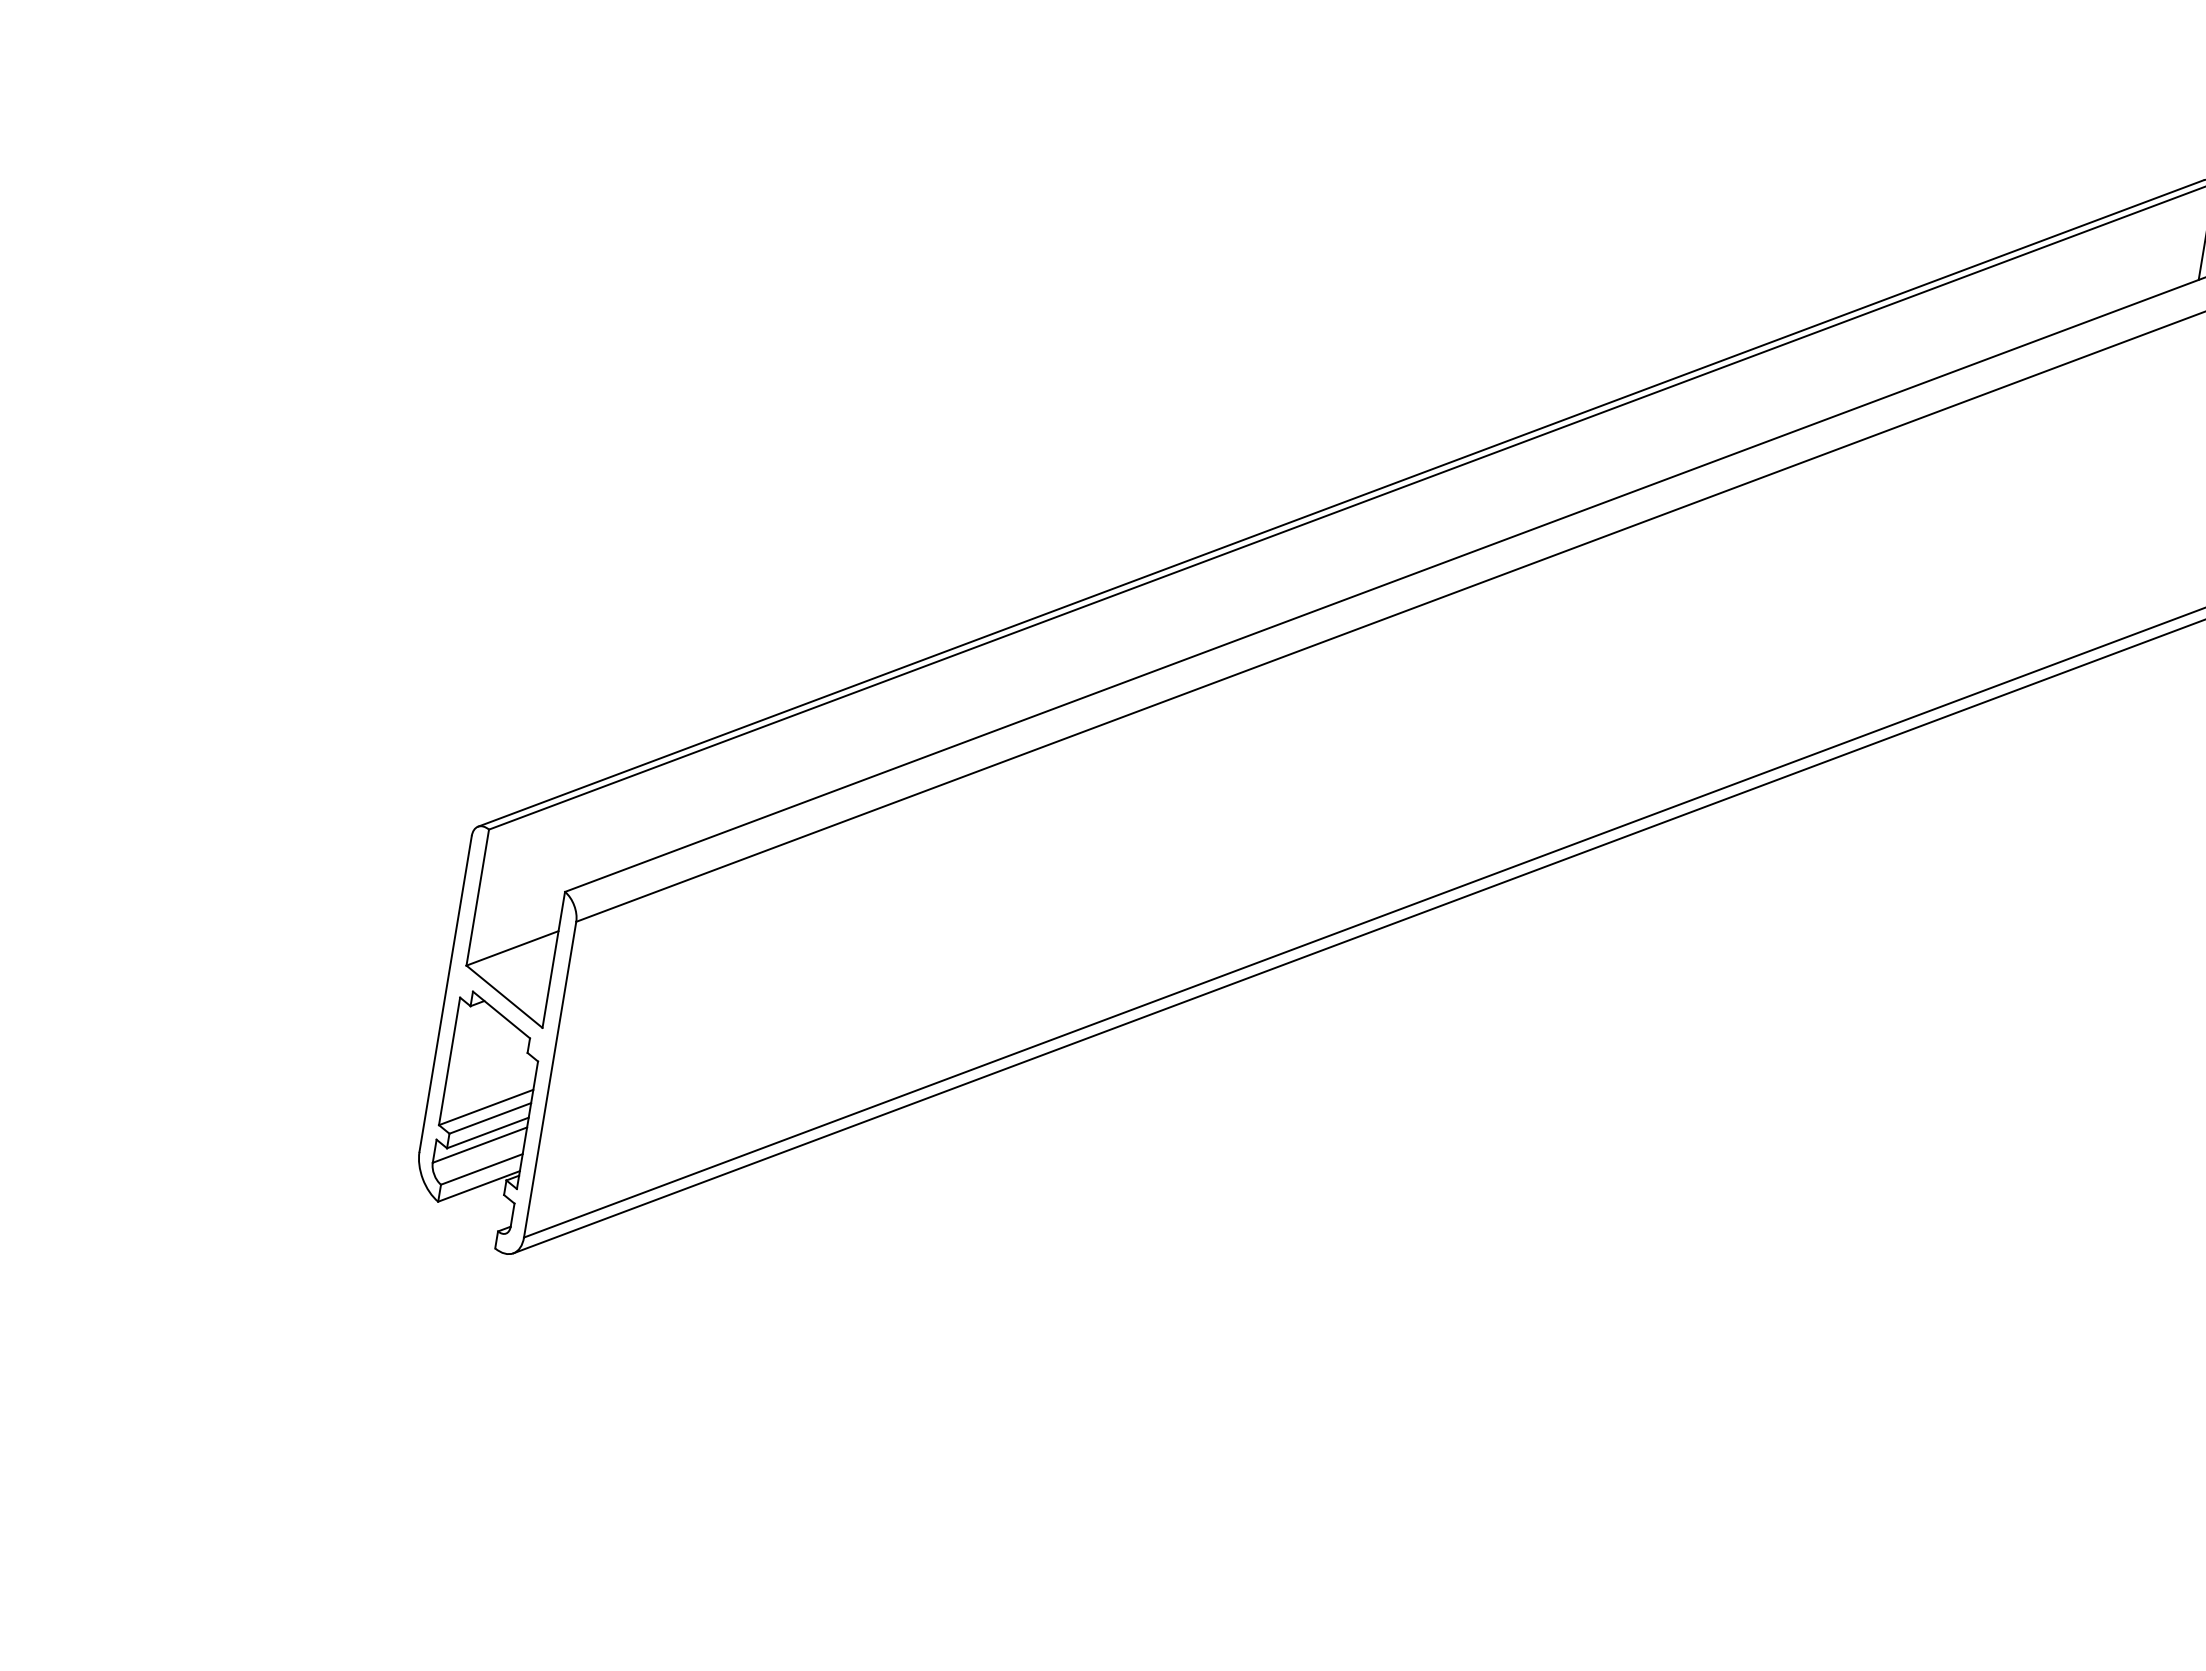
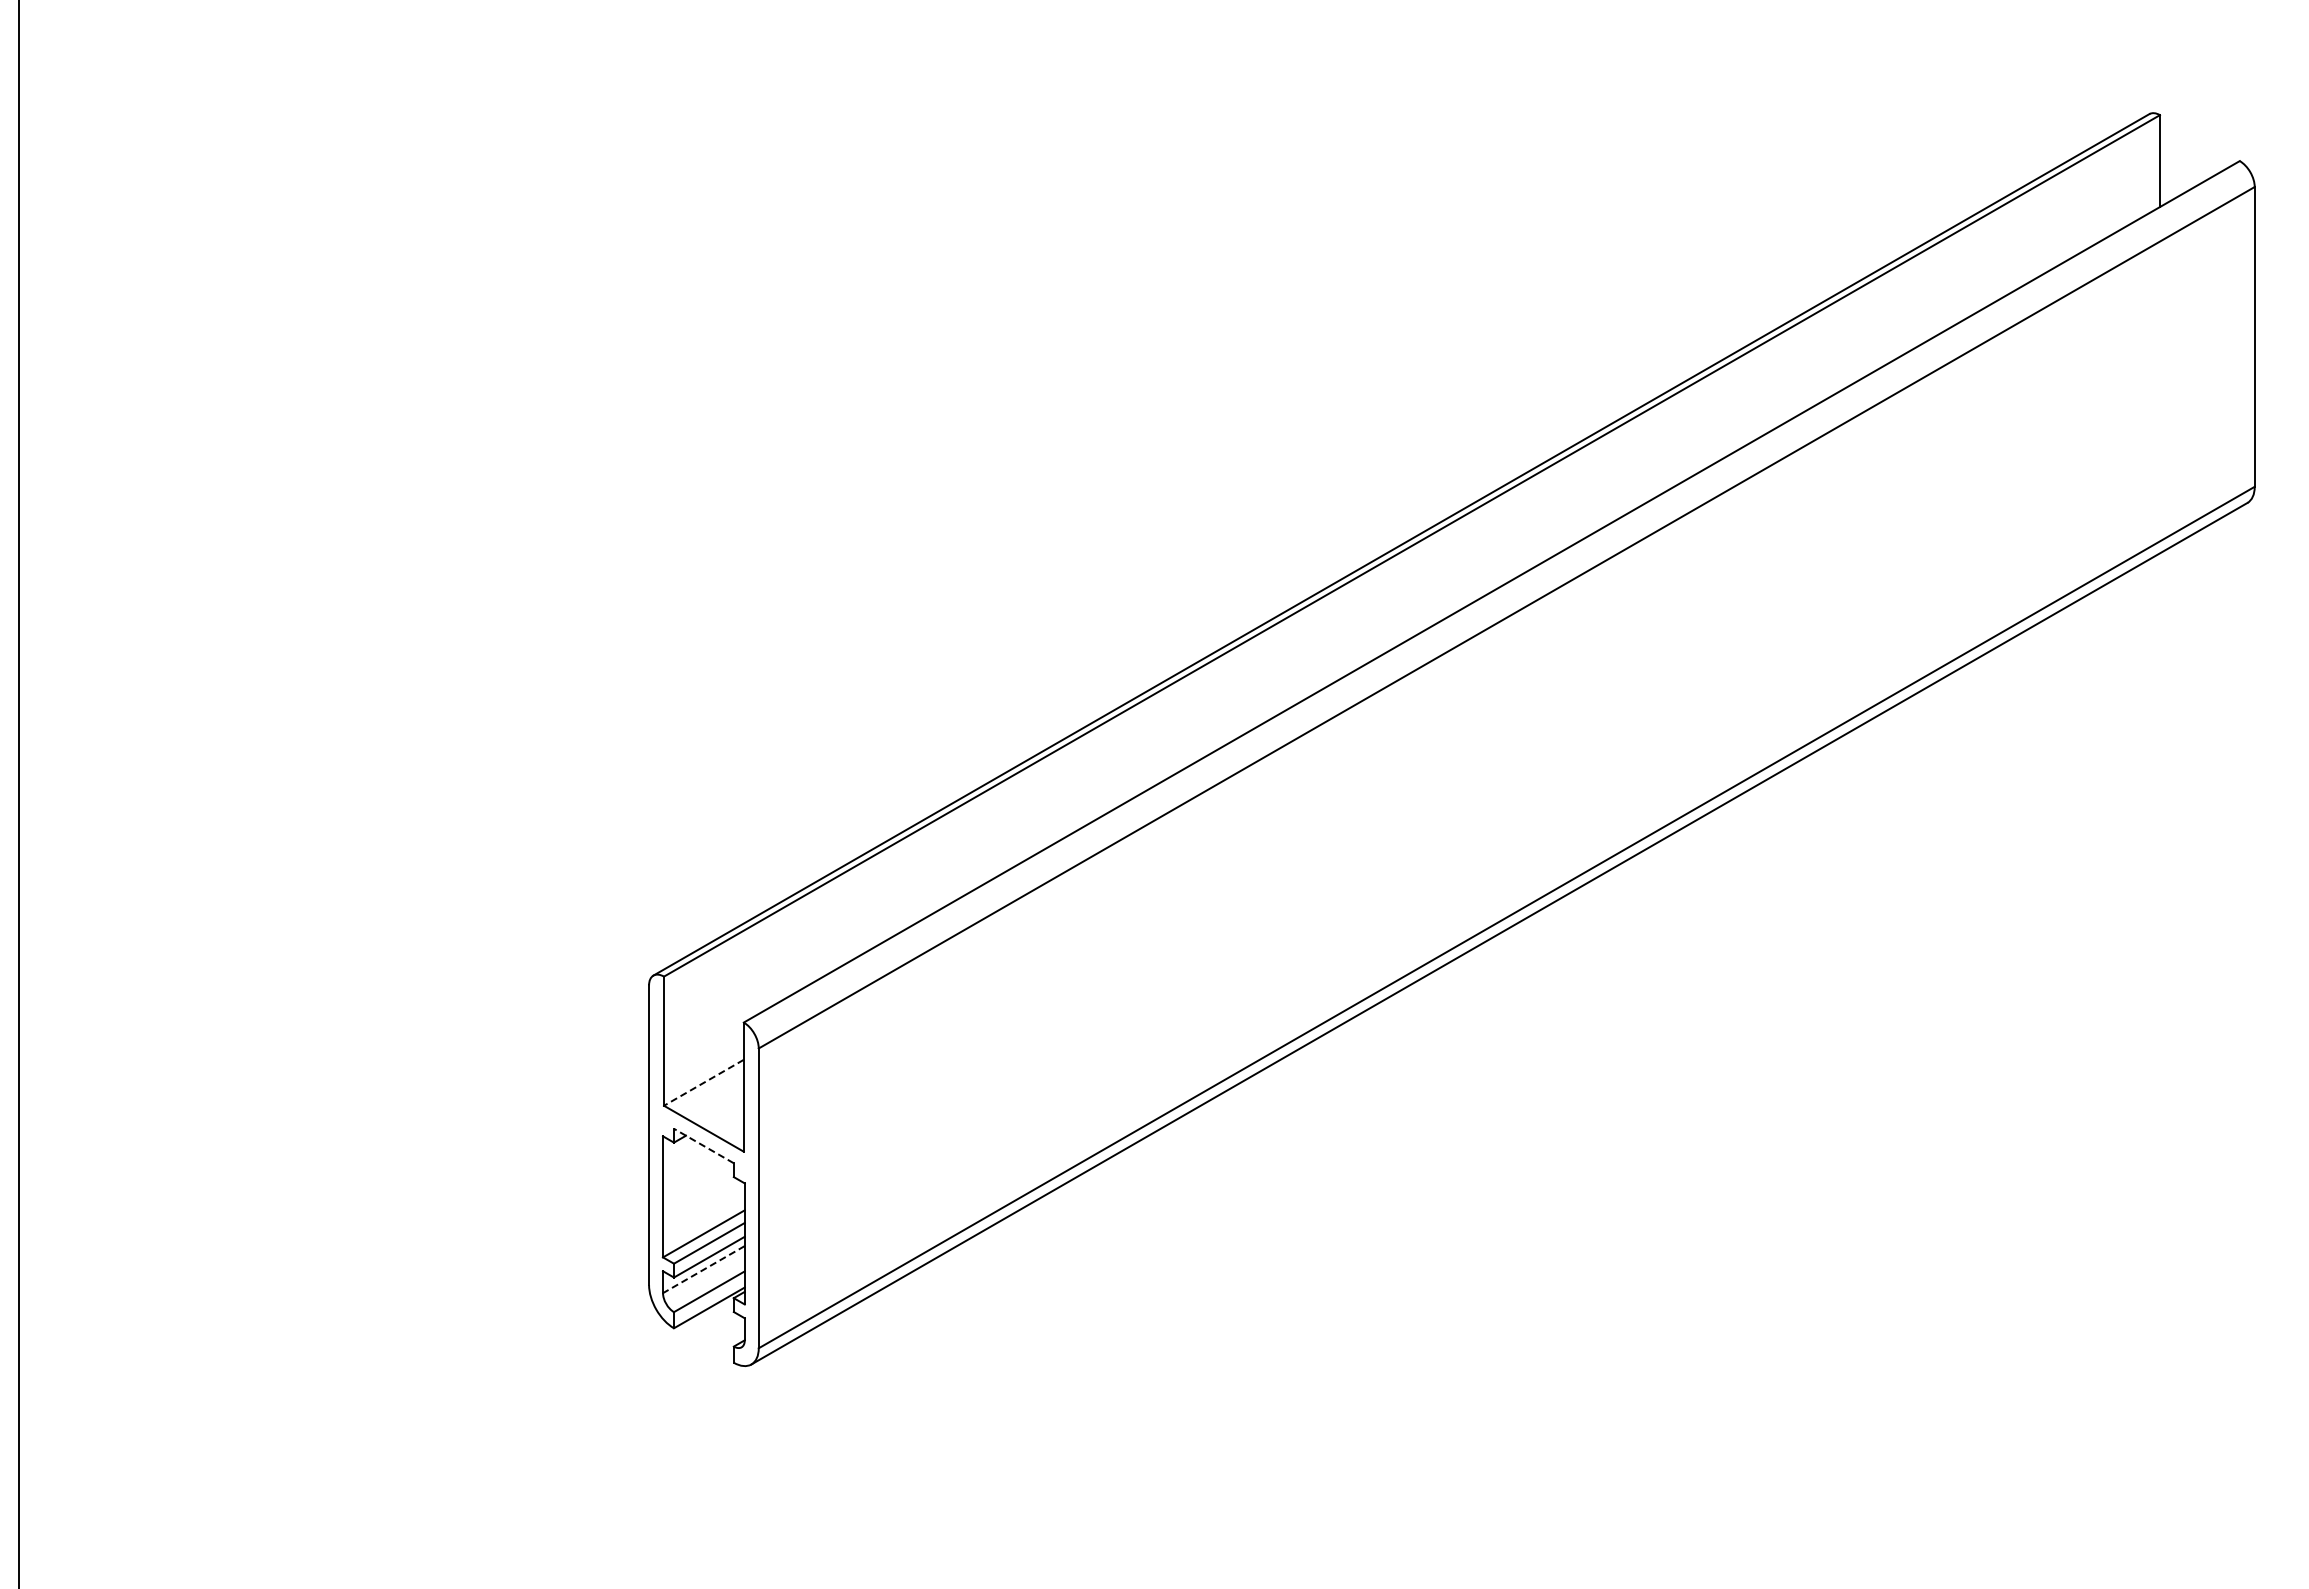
line: (511, 949) -> (703, 1083), solid -> dashed
line: (500, 1015) -> (703, 1146), solid -> dashed
line: (479, 1144) -> (703, 1269), solid -> dashed

